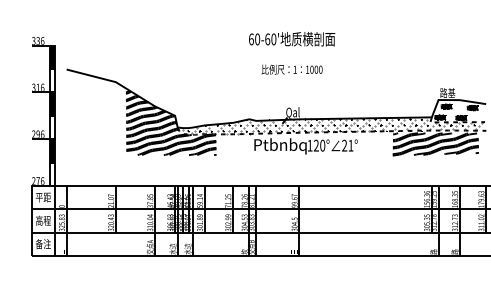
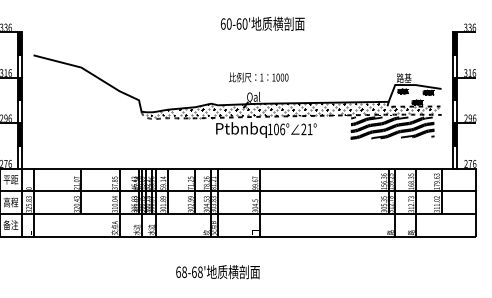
text: (291, 38) -> (262, 23), moved
text: (291, 69) -> (258, 77), moved
hatch: (439, 117) -> (396, 101), removed
hatch: (171, 123) -> (135, 107), removed
text: (319, 145) -> (279, 129), 120° -> 106°

